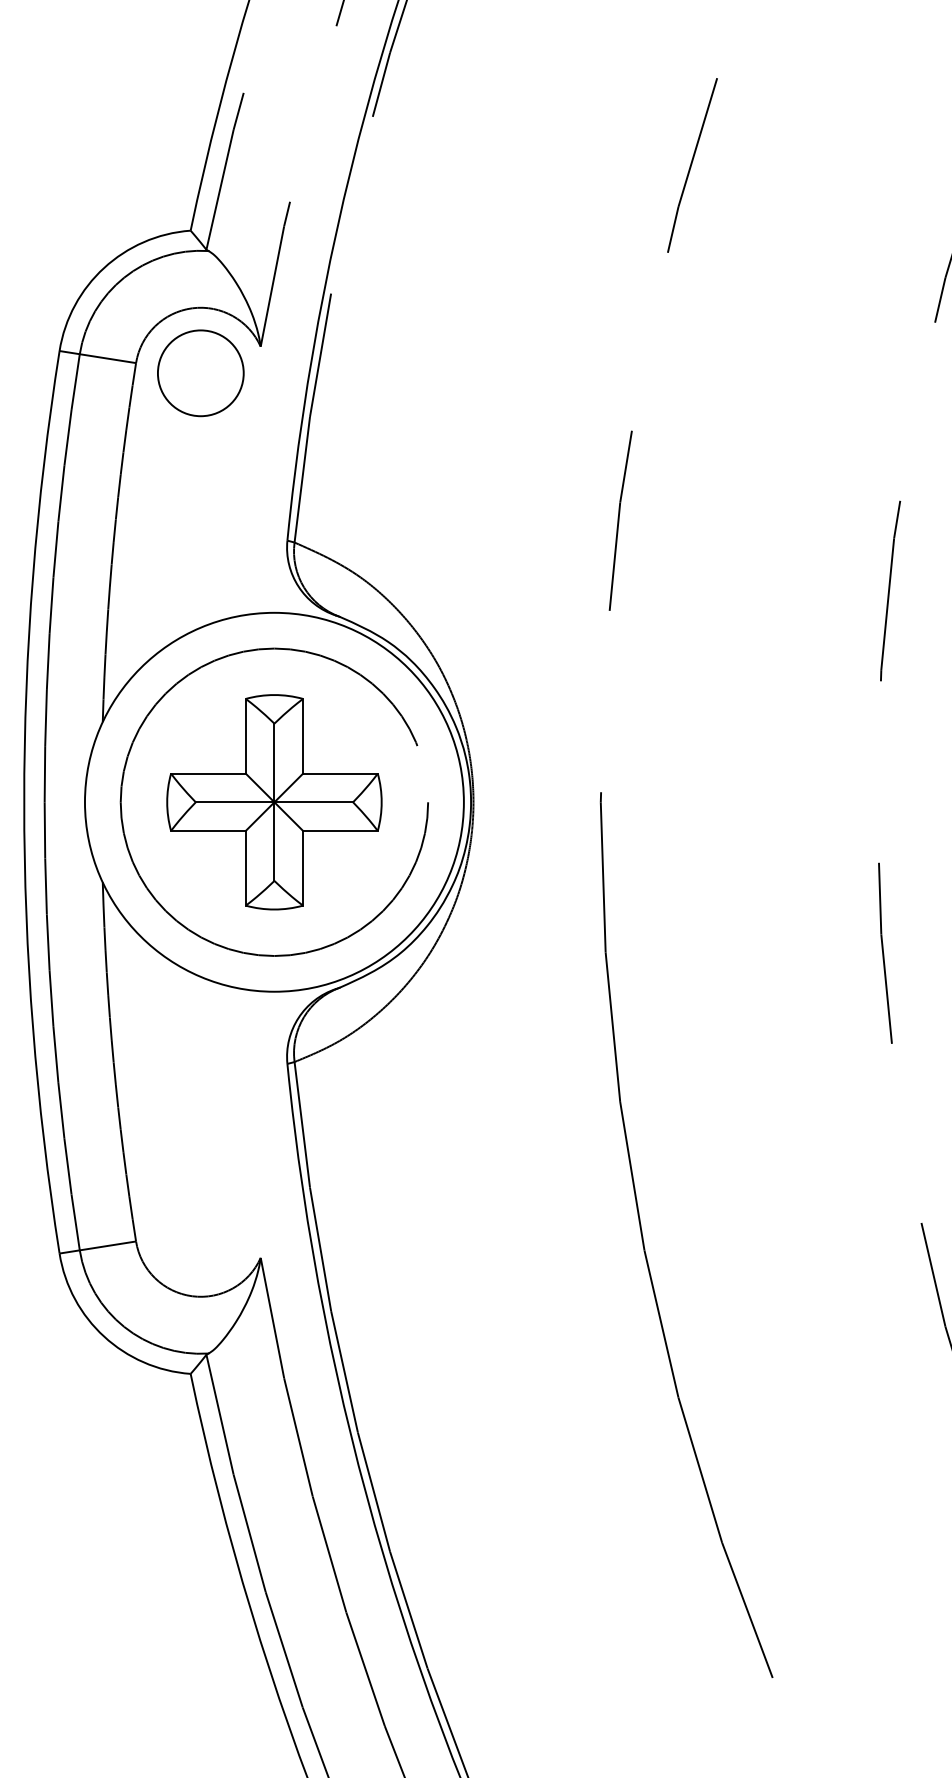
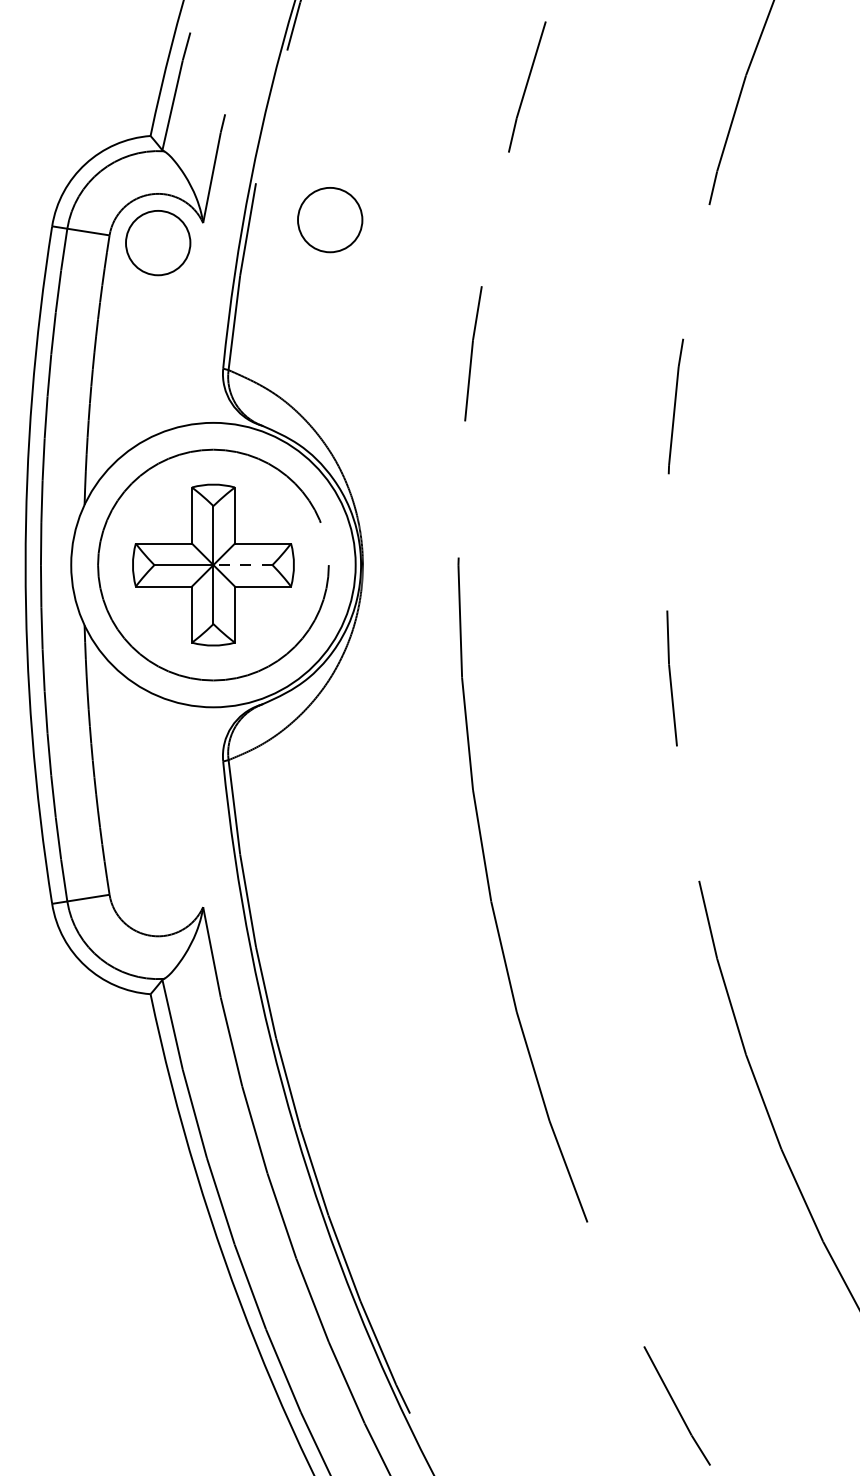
circle: (430, 343) -> (330, 220), added
line: (313, 802) -> (242, 565), solid -> dashed

